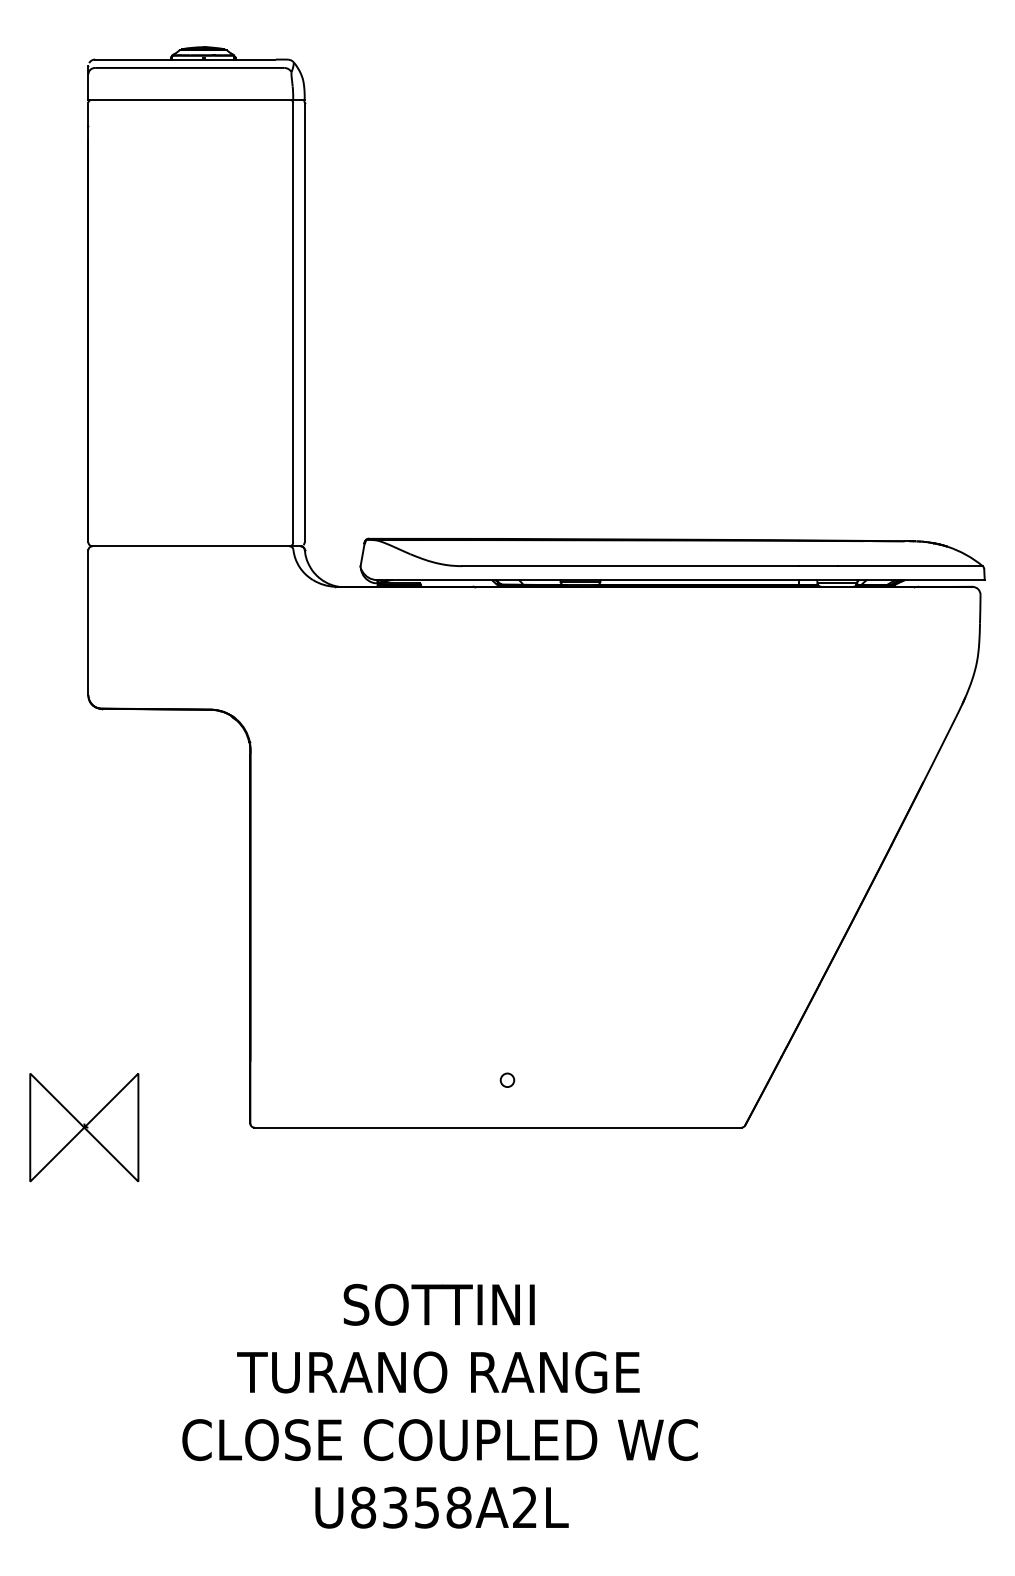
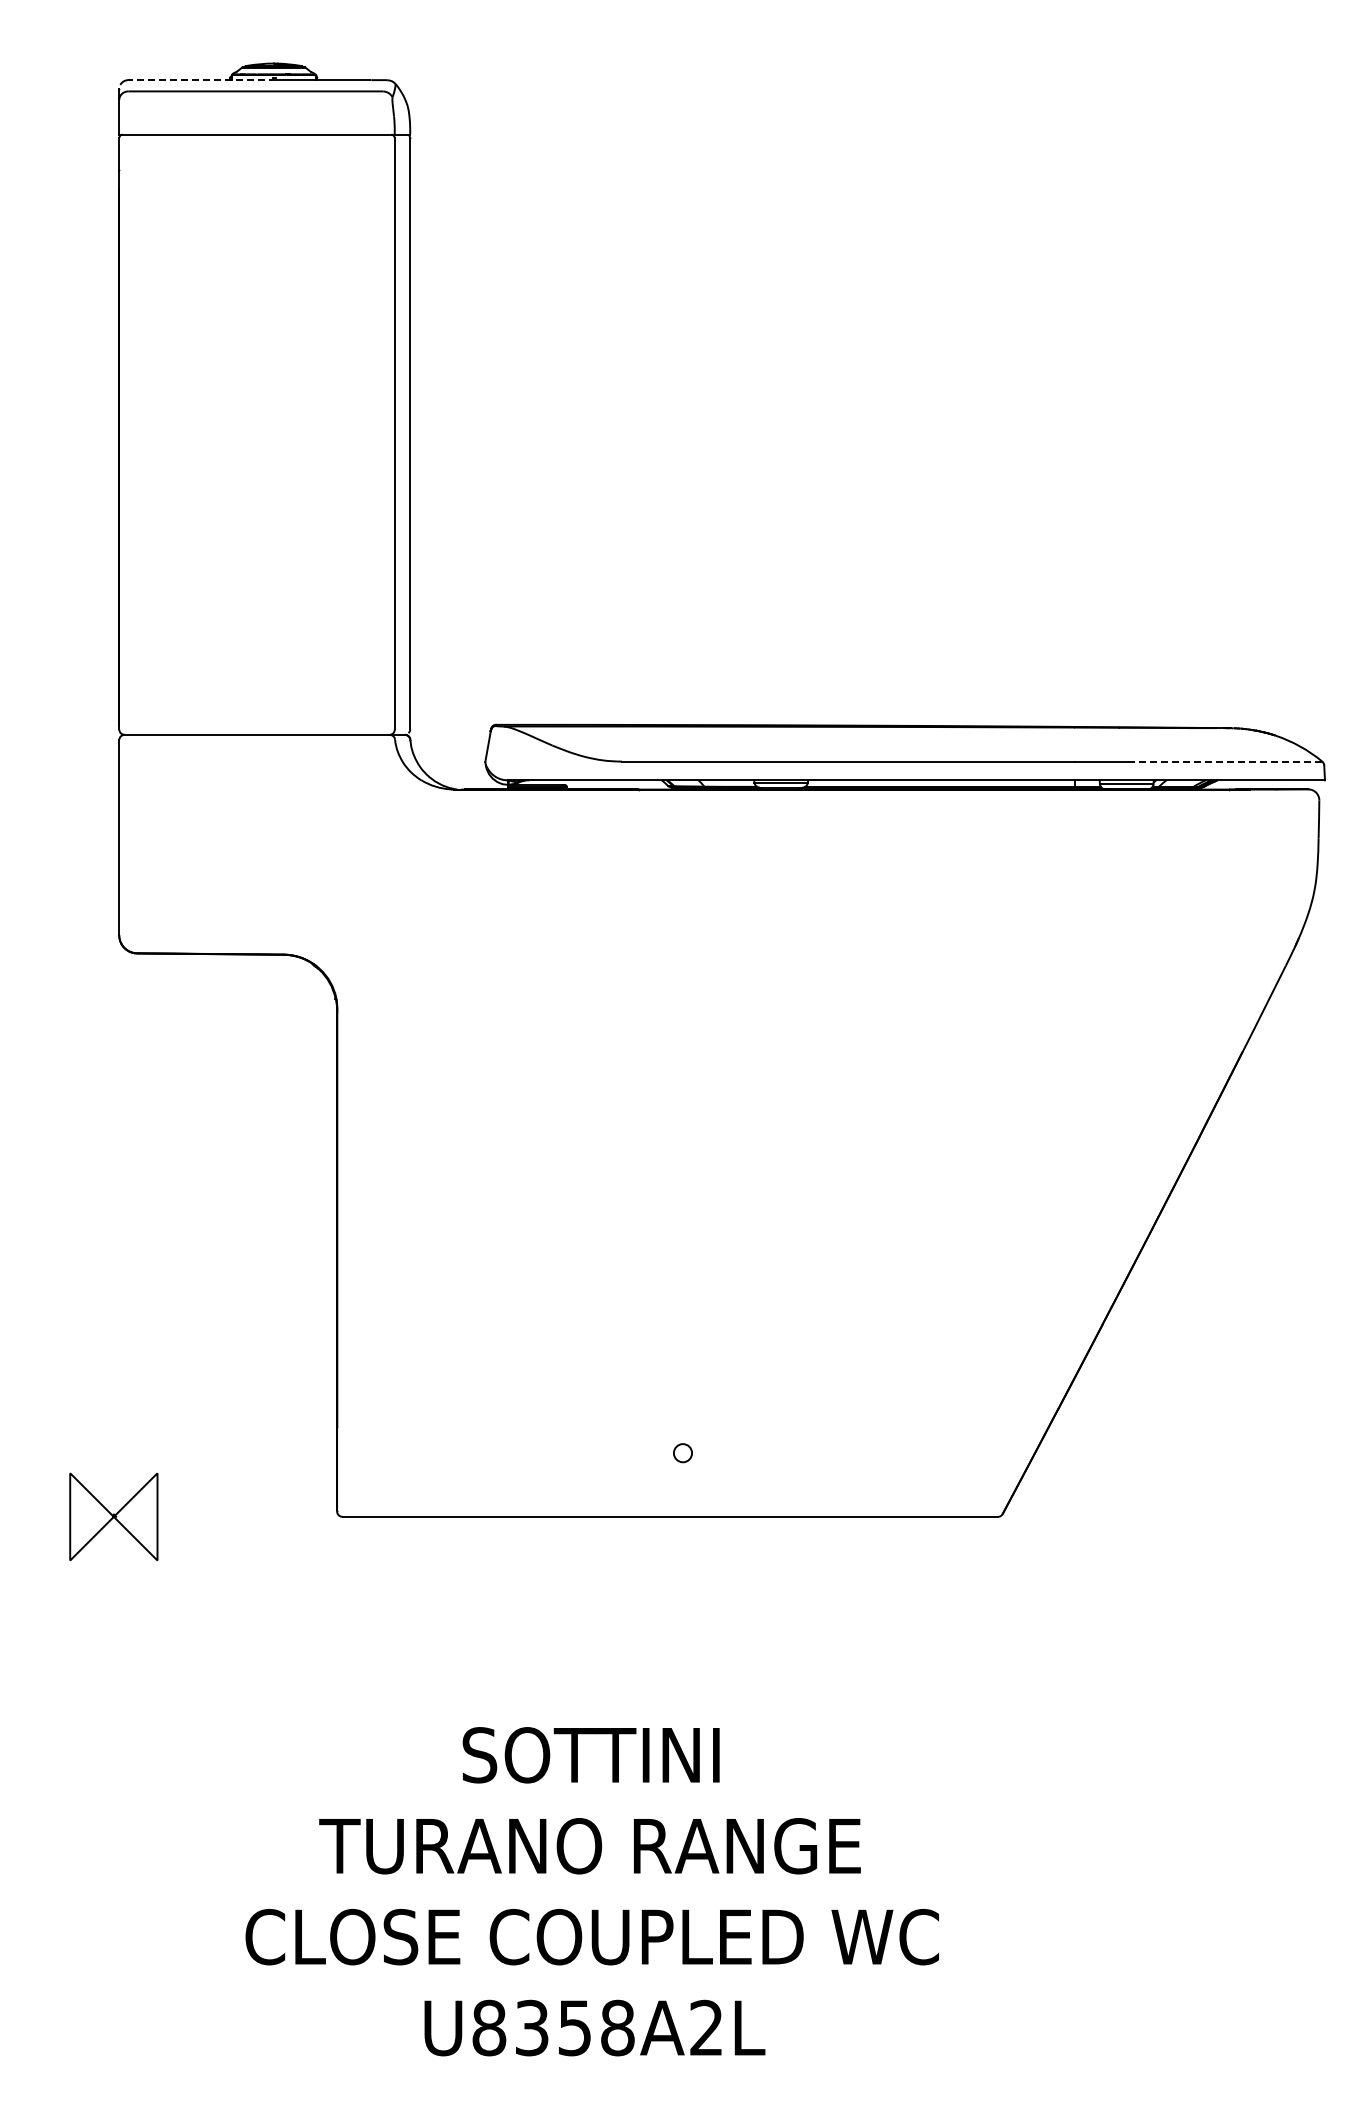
line: (150, 59) -> (202, 80), solid -> dashed
line: (910, 566) -> (1224, 761), solid -> dashed
part: (84, 1127) -> (113, 1516), size x0.6

